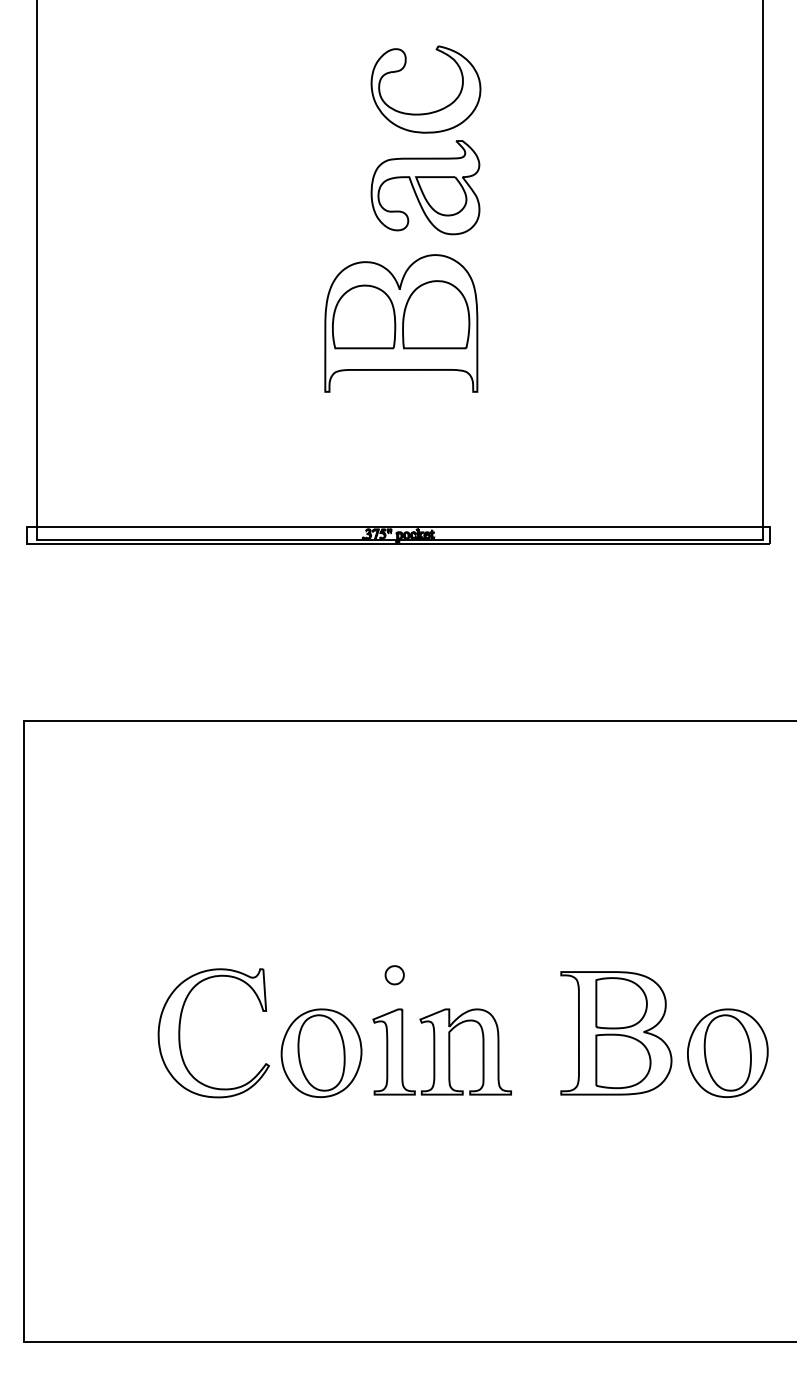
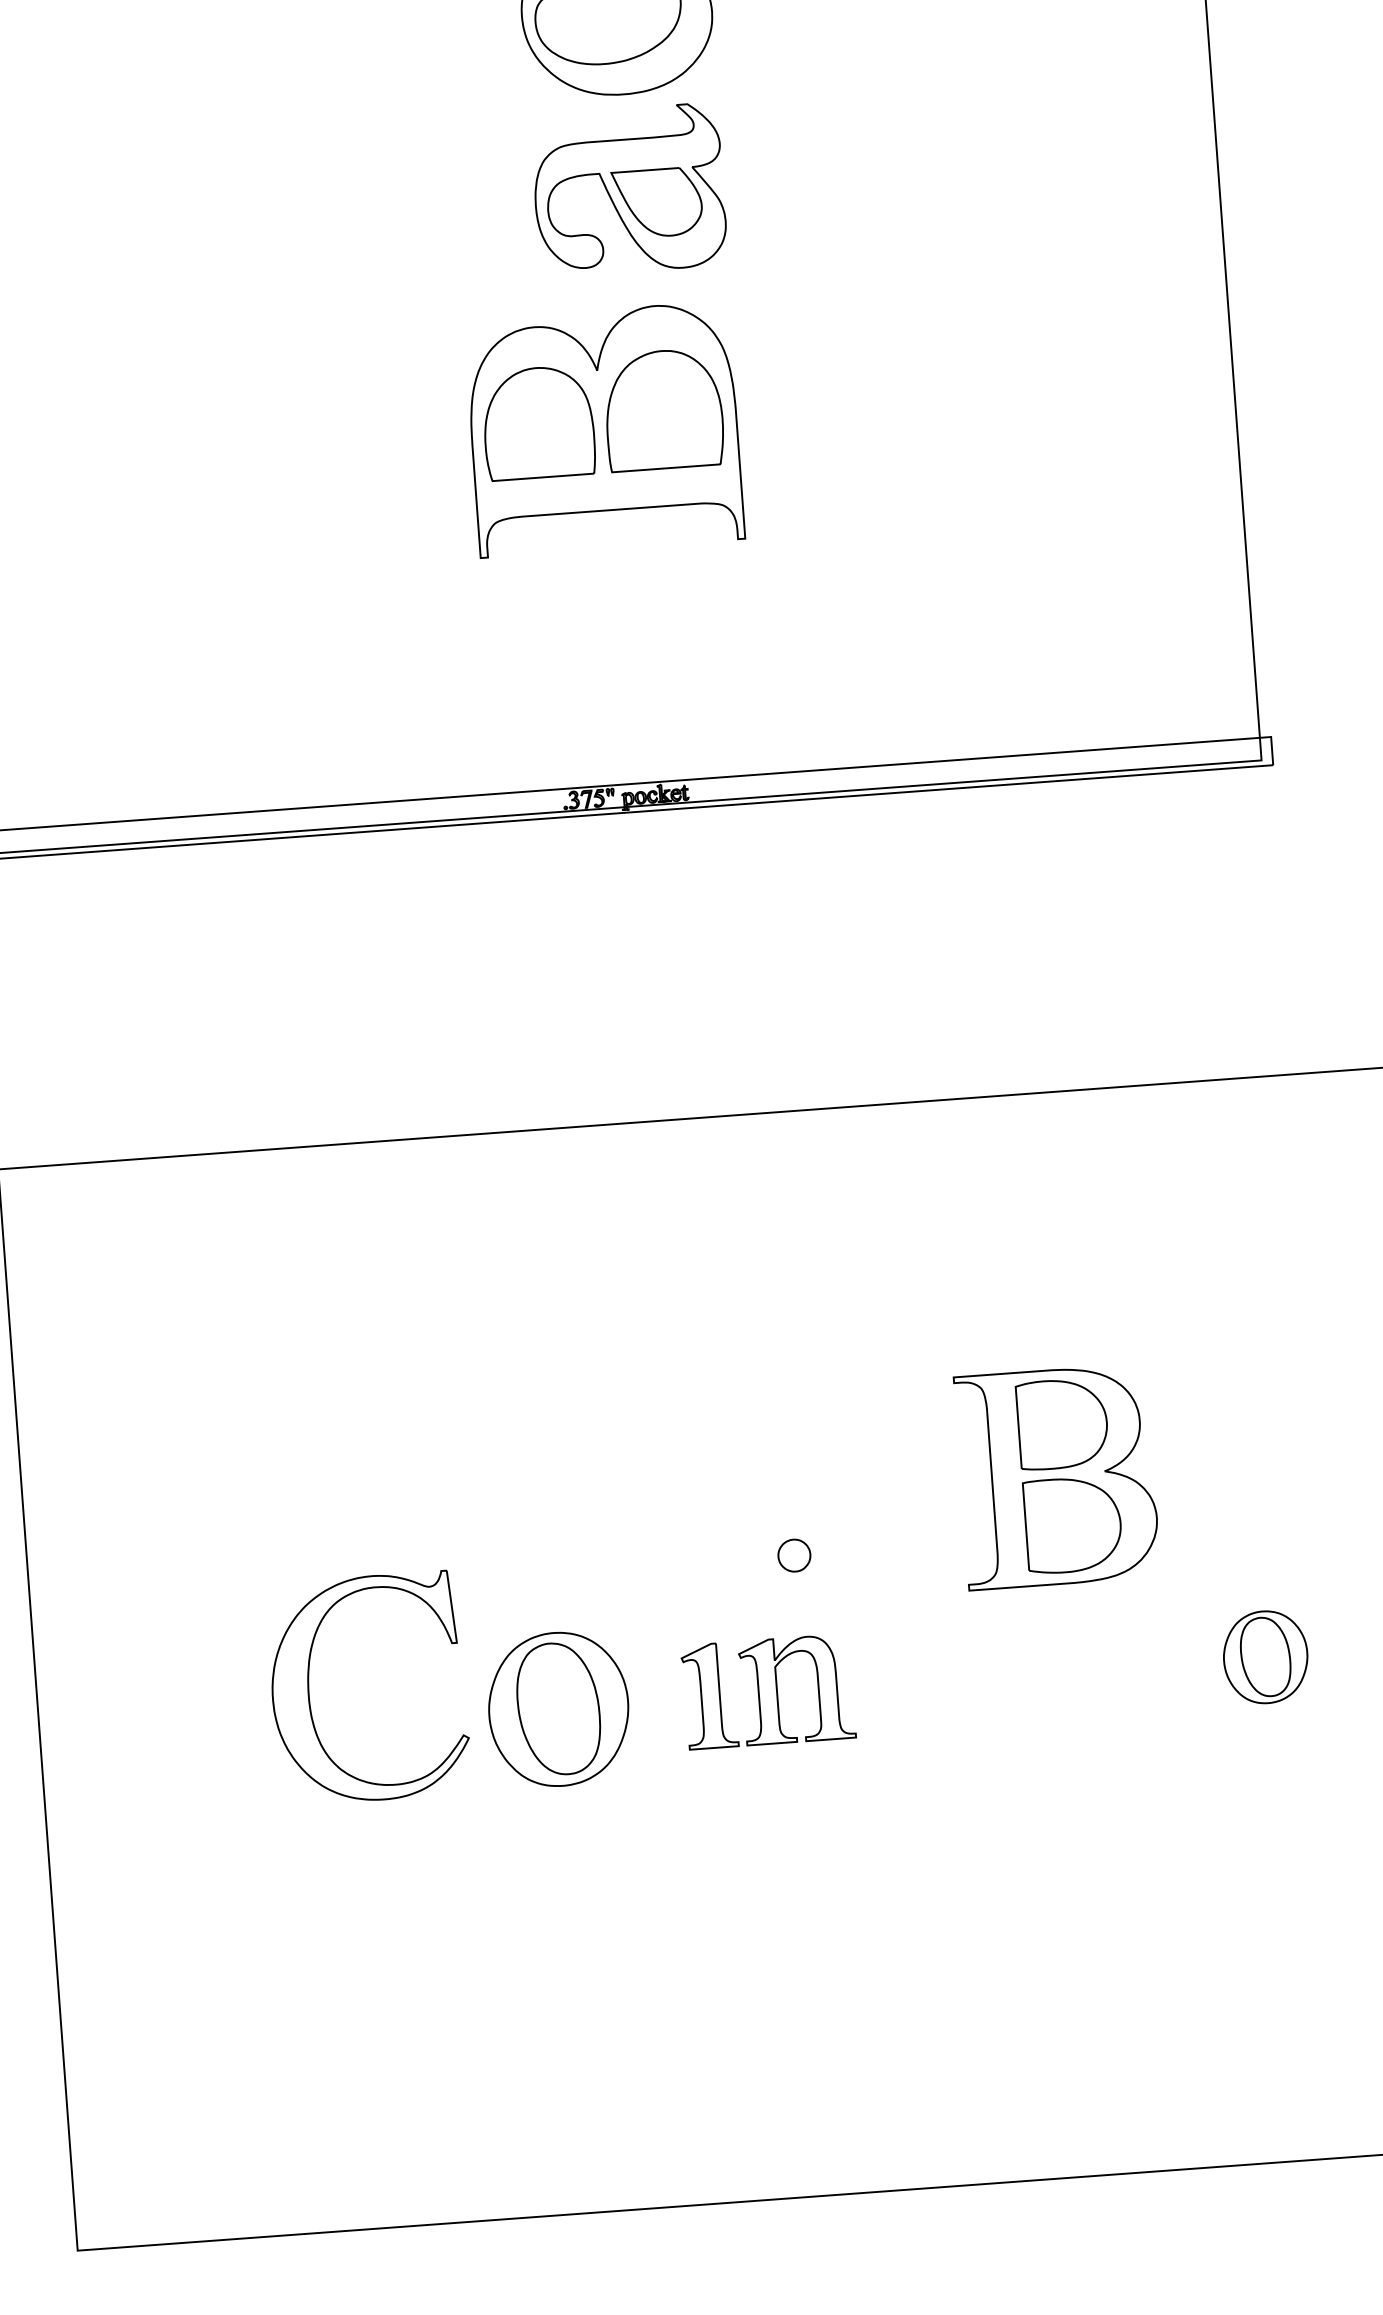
part: (394, 975) -> (794, 1556), moved
part: (616, 1033) -> (1057, 1477), moved
part: (441, 1051) -> (767, 1691), size x0.7
part: (727, 1052) -> (1264, 1656), size x0.6

